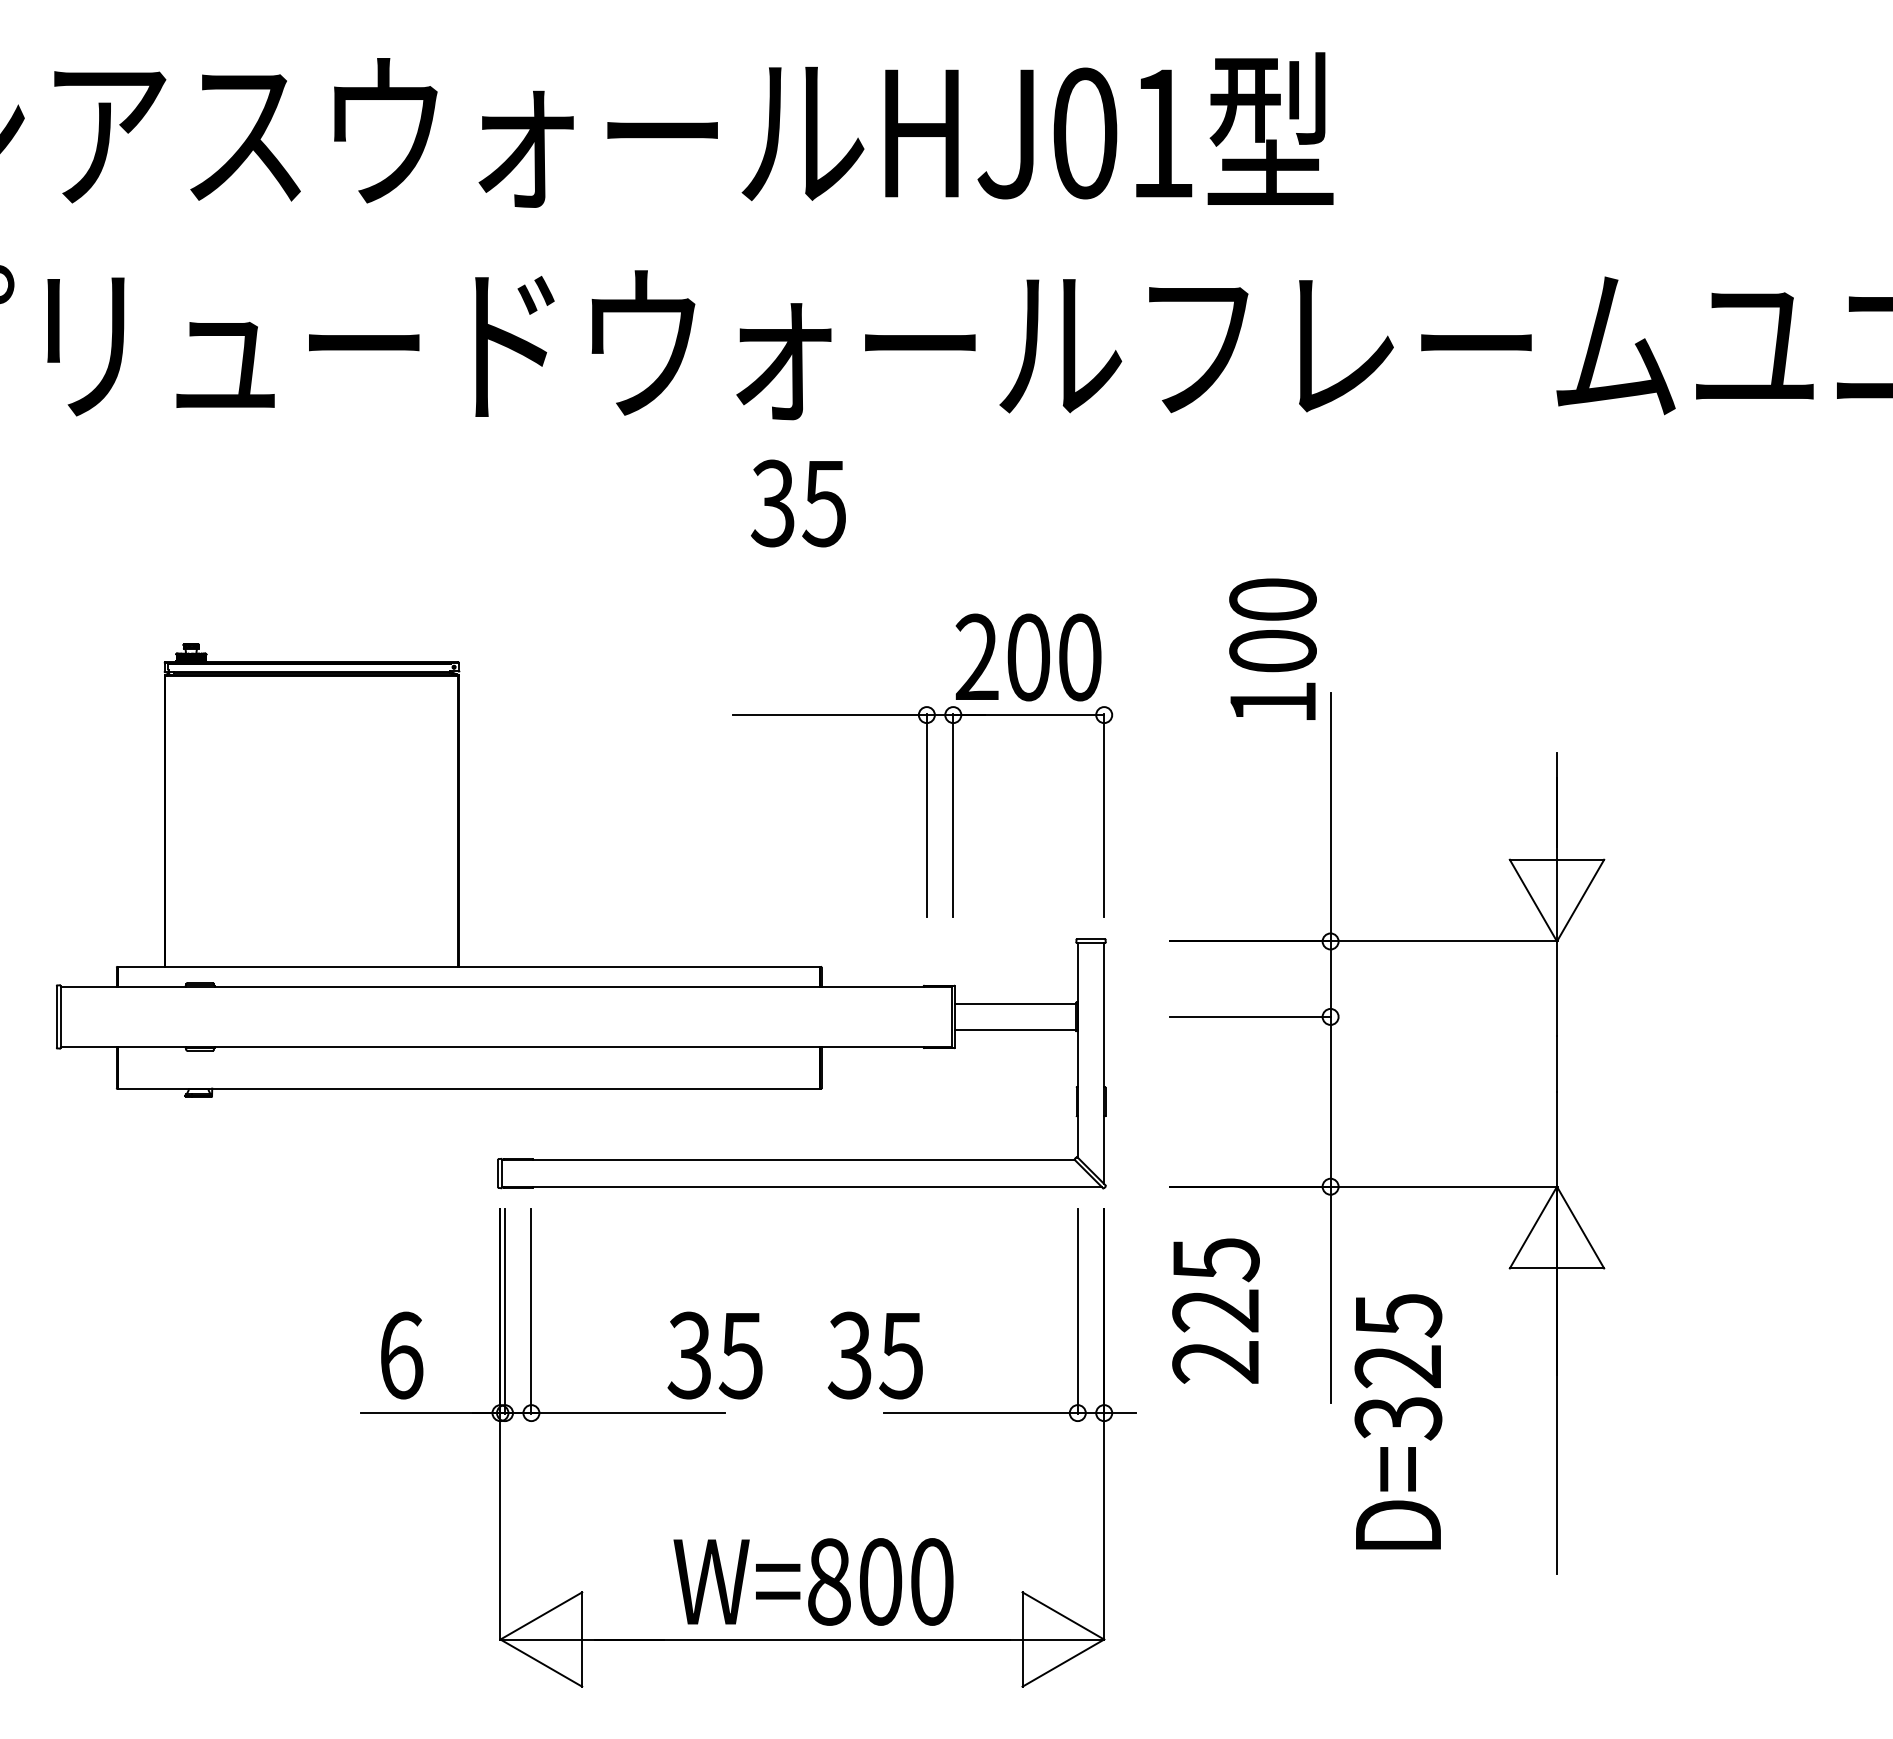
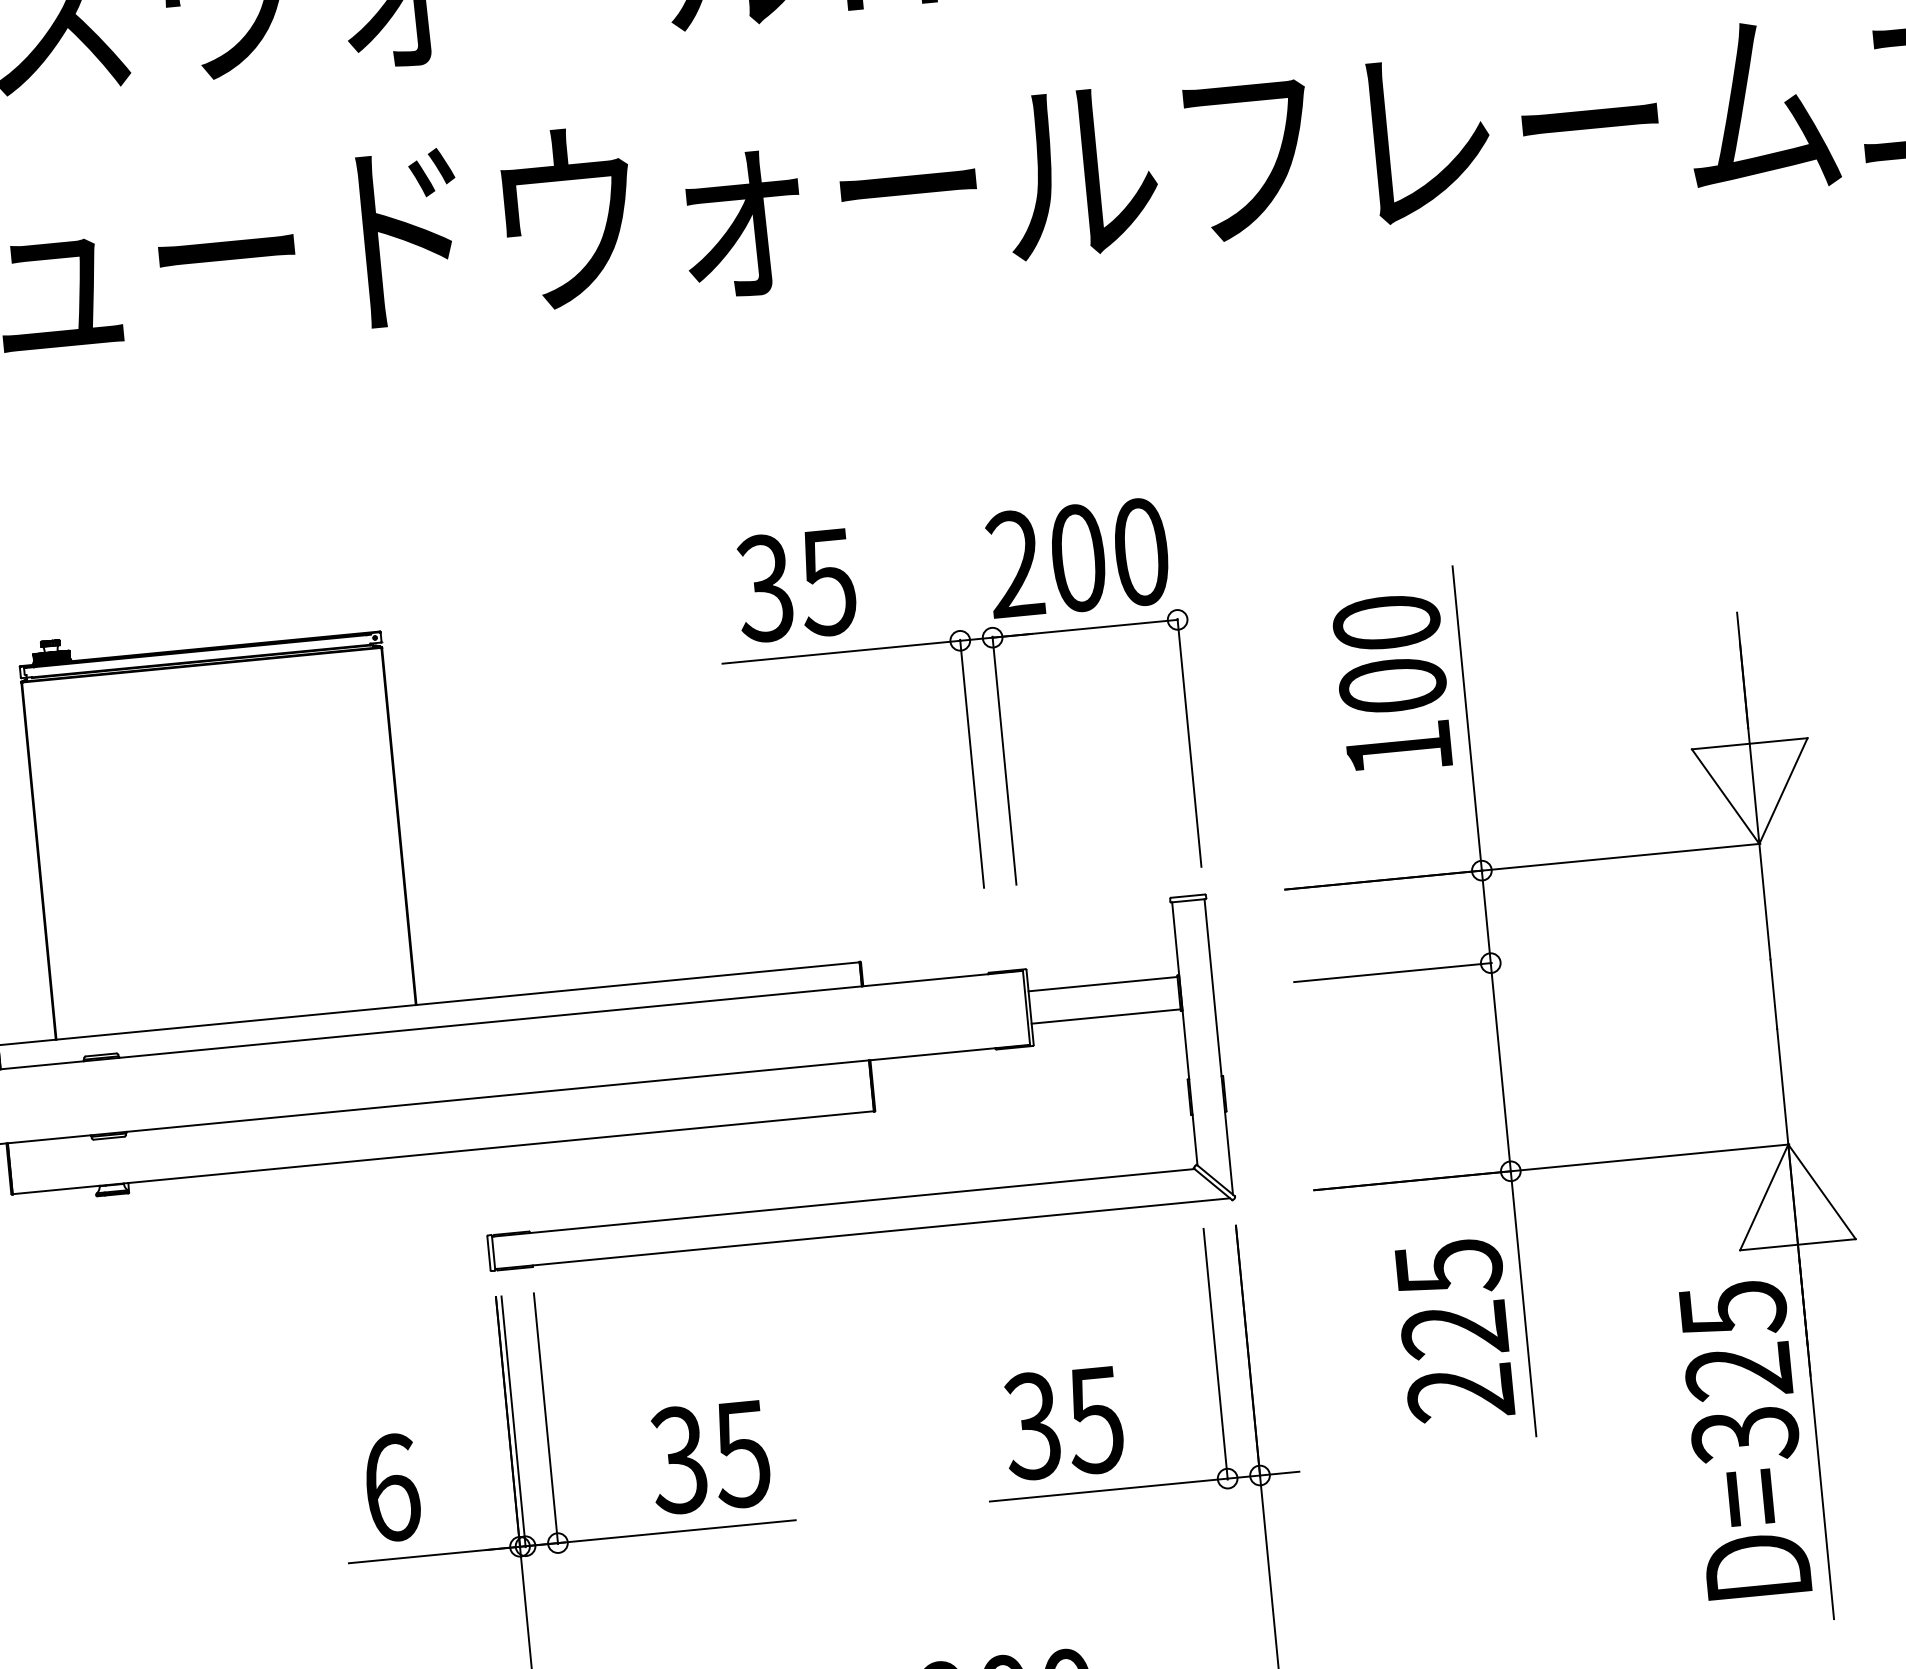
text: (798, 503) -> (796, 585), moved
text: (1272, 648) -> (1391, 682), moved
text: (1215, 1310) -> (1454, 1329), moved
text: (714, 1355) -> (709, 1457), moved
text: (874, 1355) -> (1062, 1423), moved
text: (1398, 1421) -> (1745, 1439), moved

